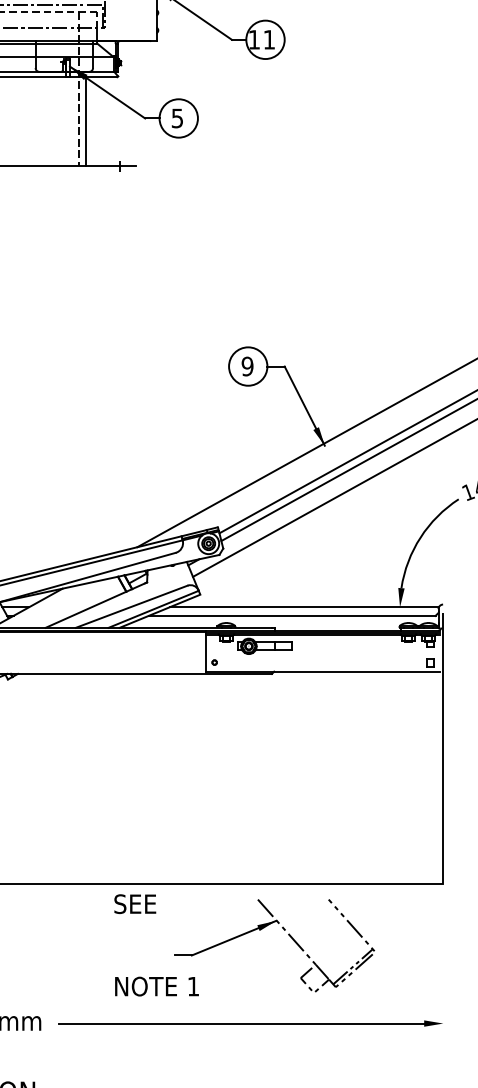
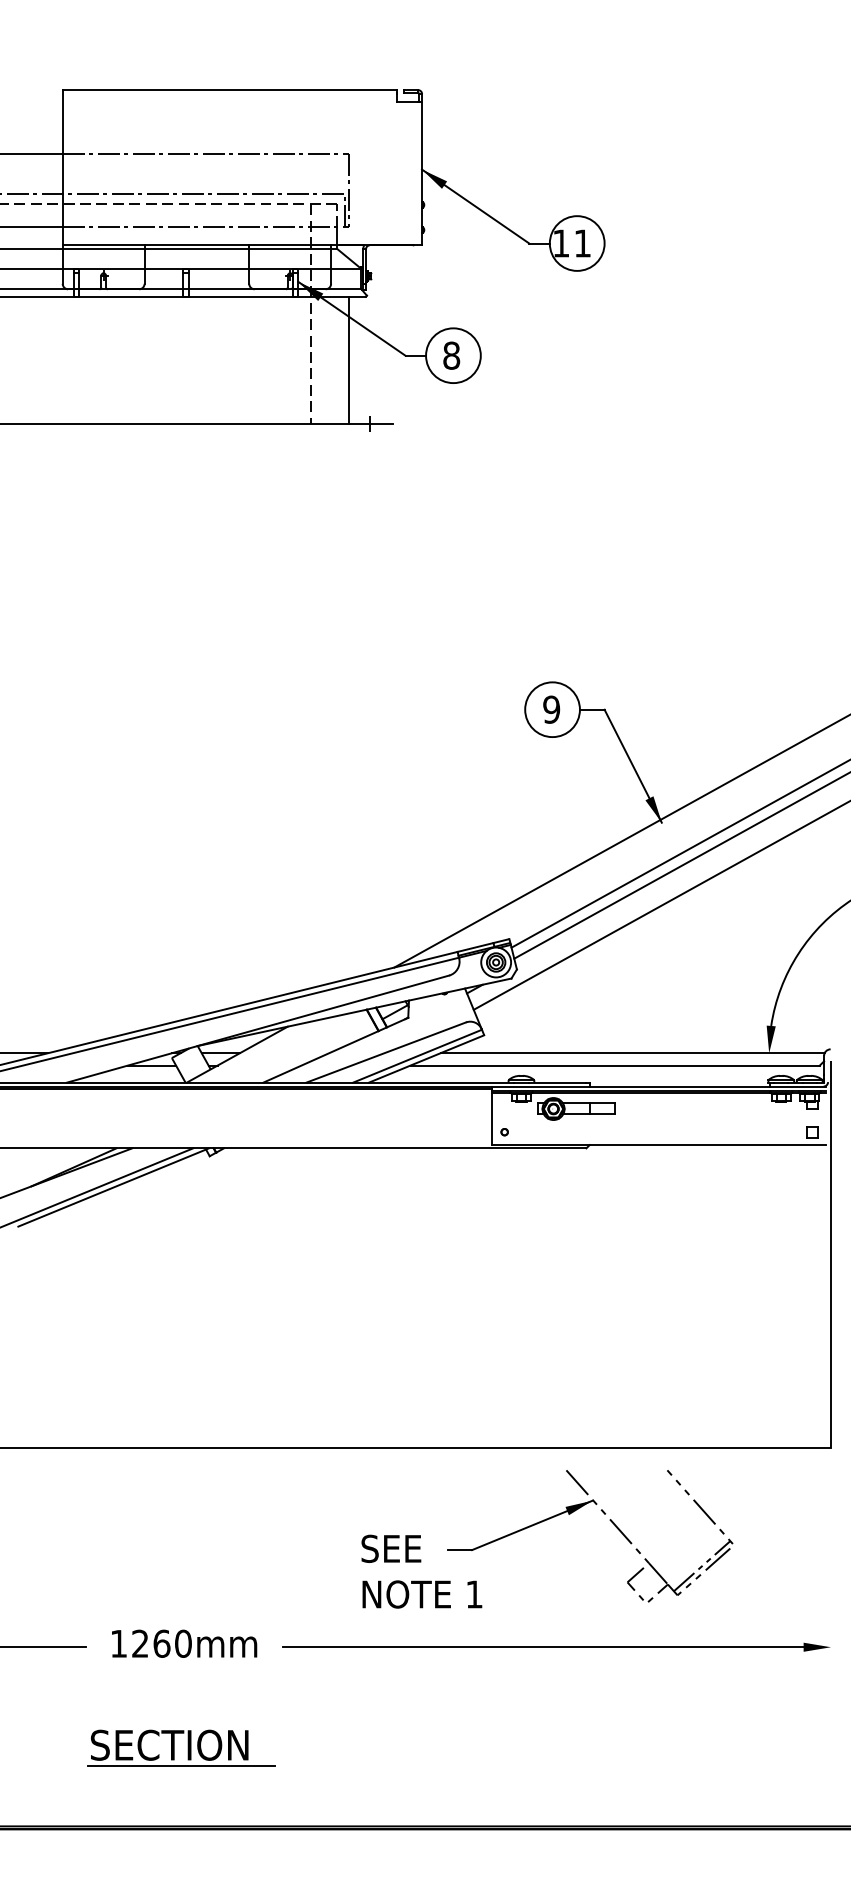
text: (177, 118) -> (451, 355), 5 -> 8
line: (86, 121) -> (349, 359), moved
text: (135, 903) -> (391, 1548), moved

